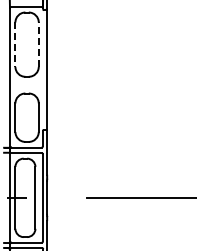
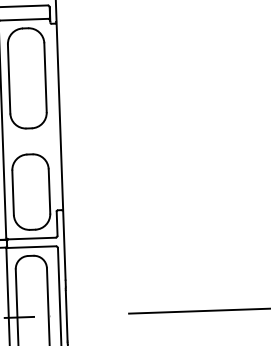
line: (38, 44) -> (45, 77), dashed -> solid
line: (15, 45) -> (9, 80), dashed -> solid

